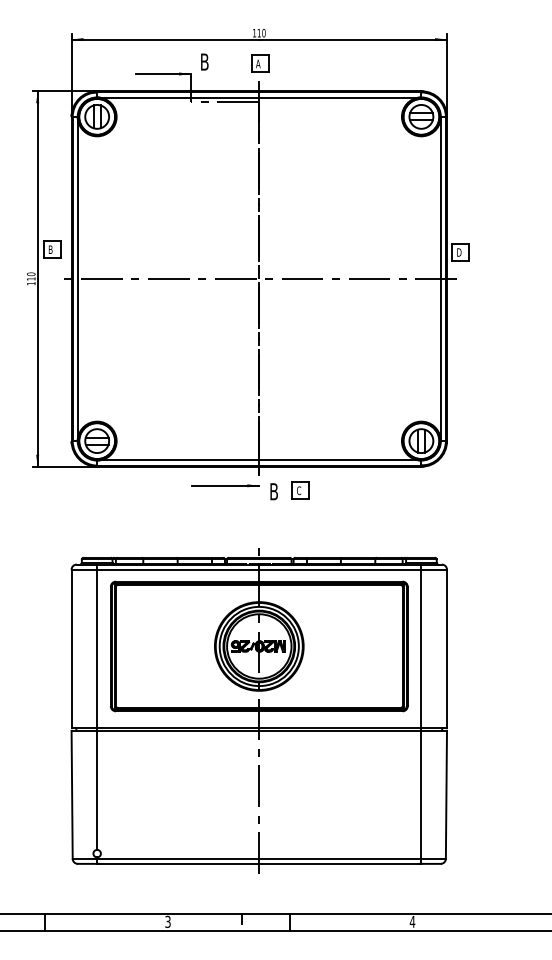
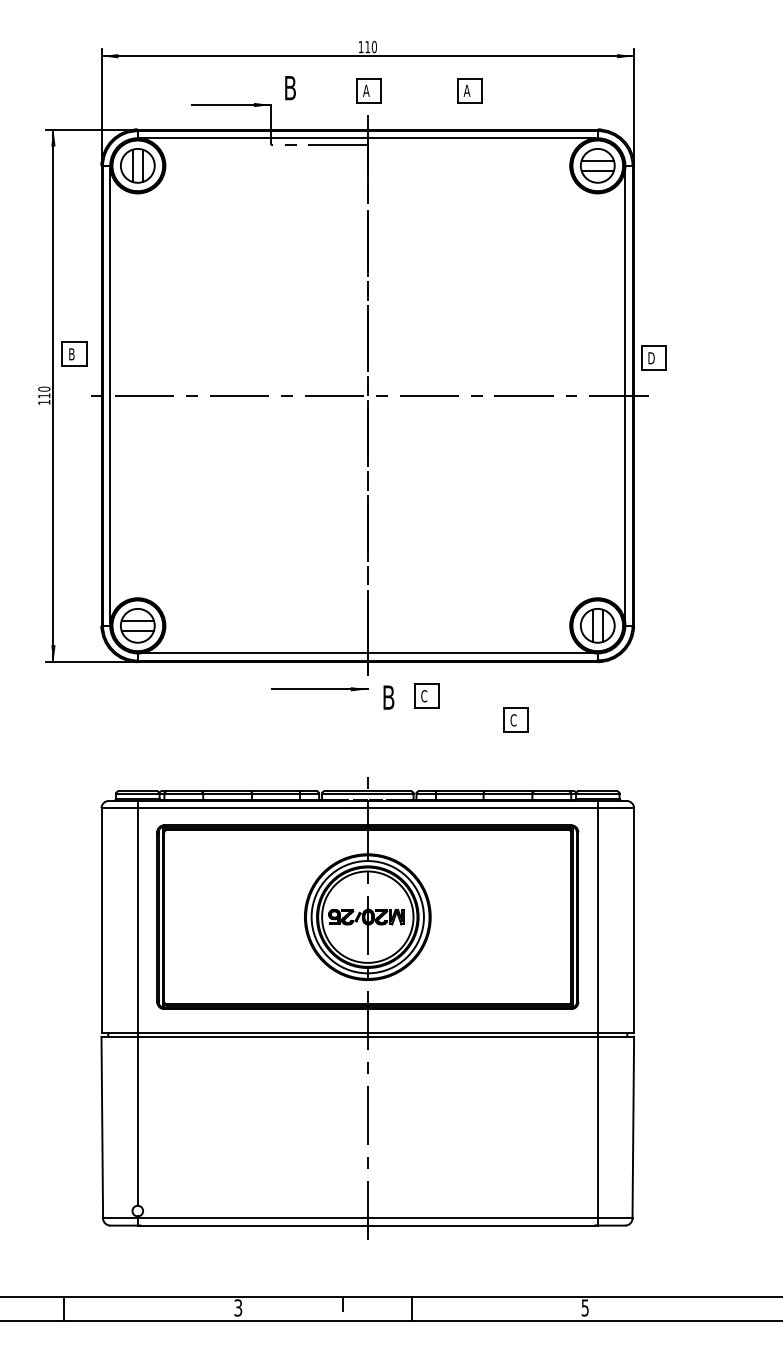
part: (331, 63) -> (470, 90), added
part: (363, 507) -> (515, 720), added
text: (412, 921) -> (585, 1307), 4 -> 5

